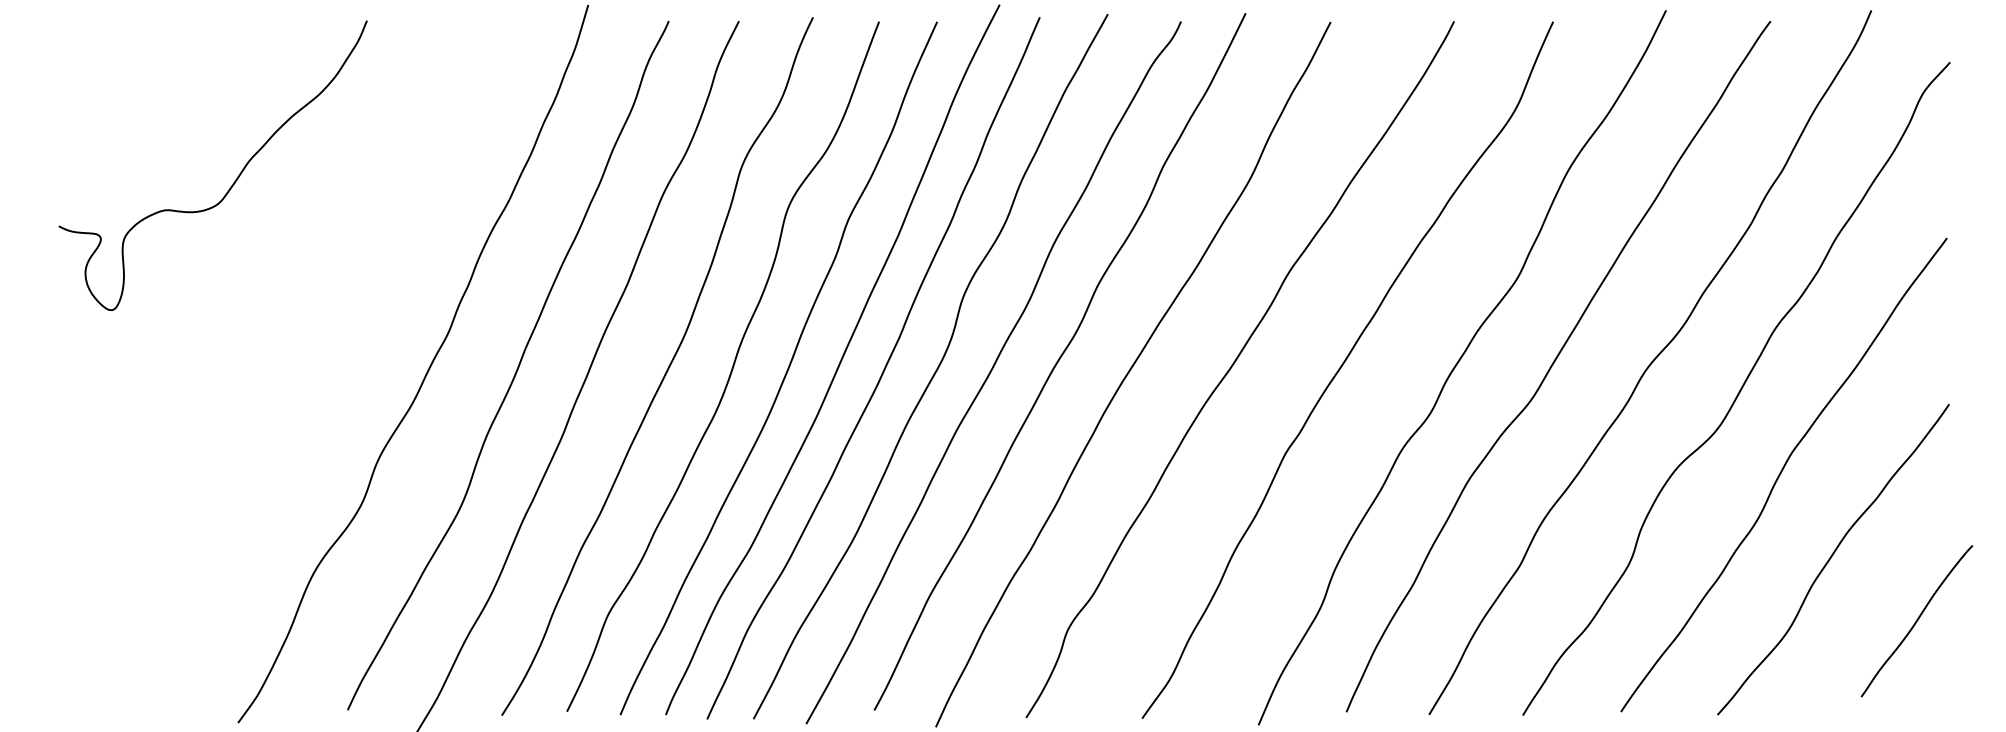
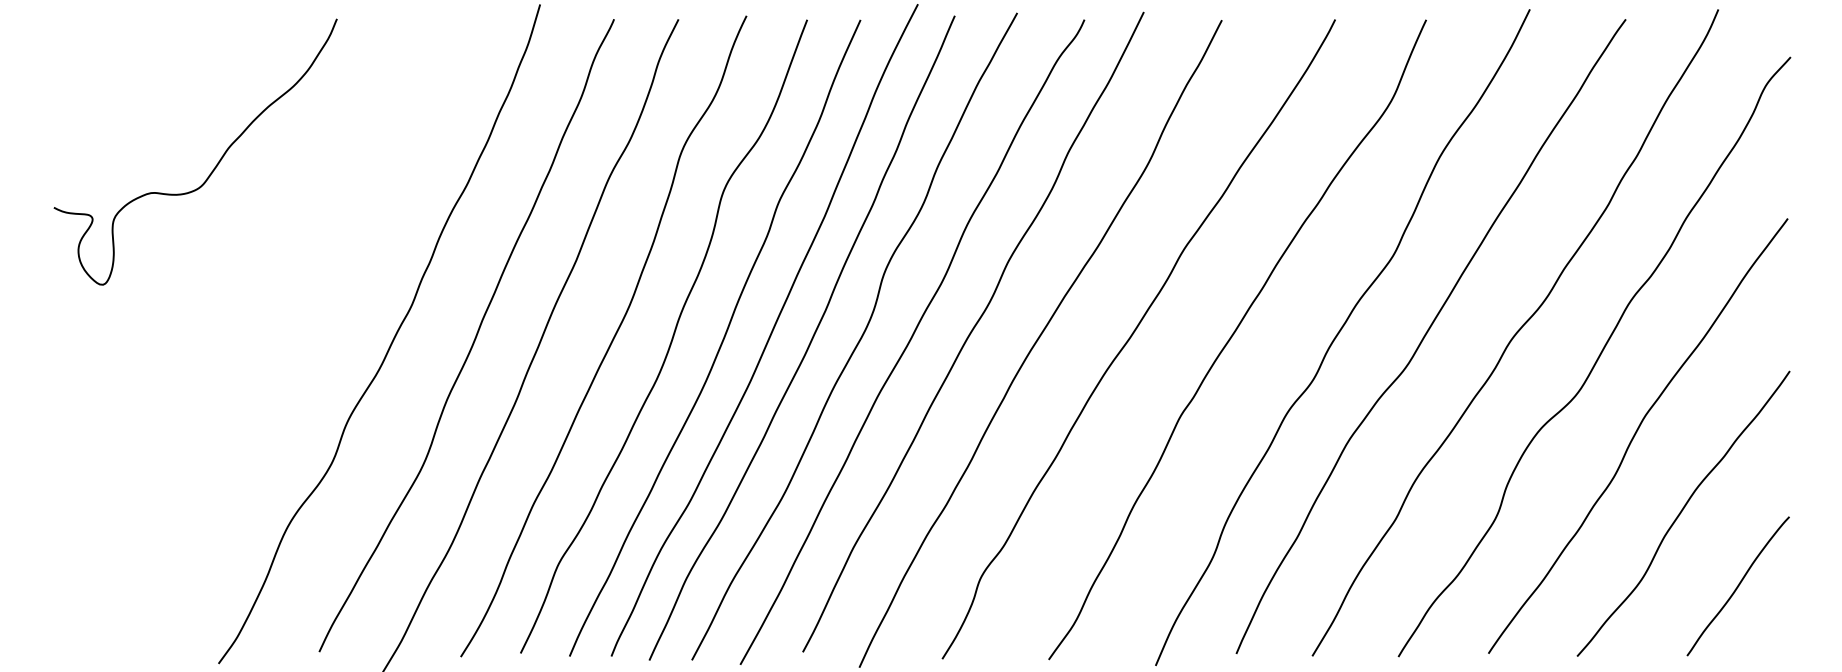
curve: (1916, 621) -> (1737, 586), moved

